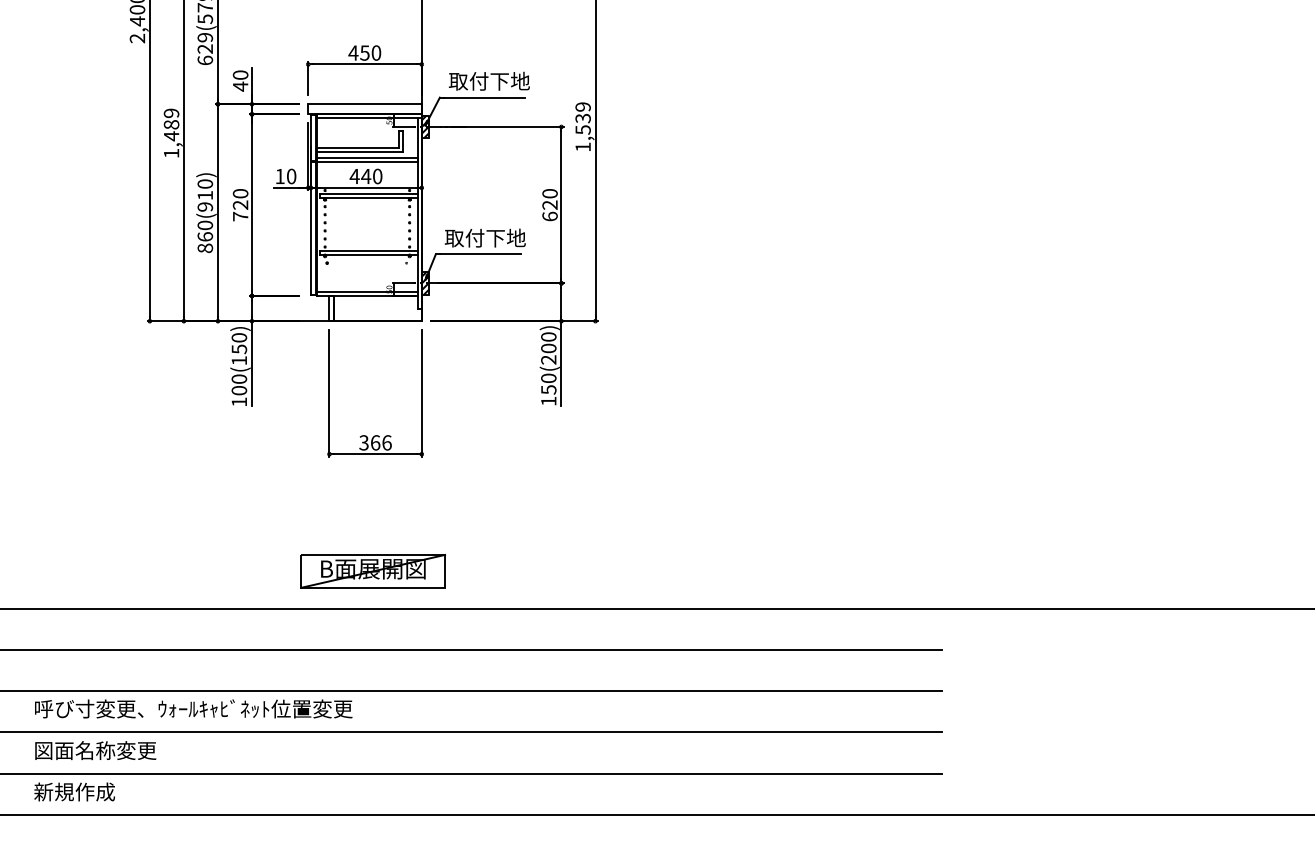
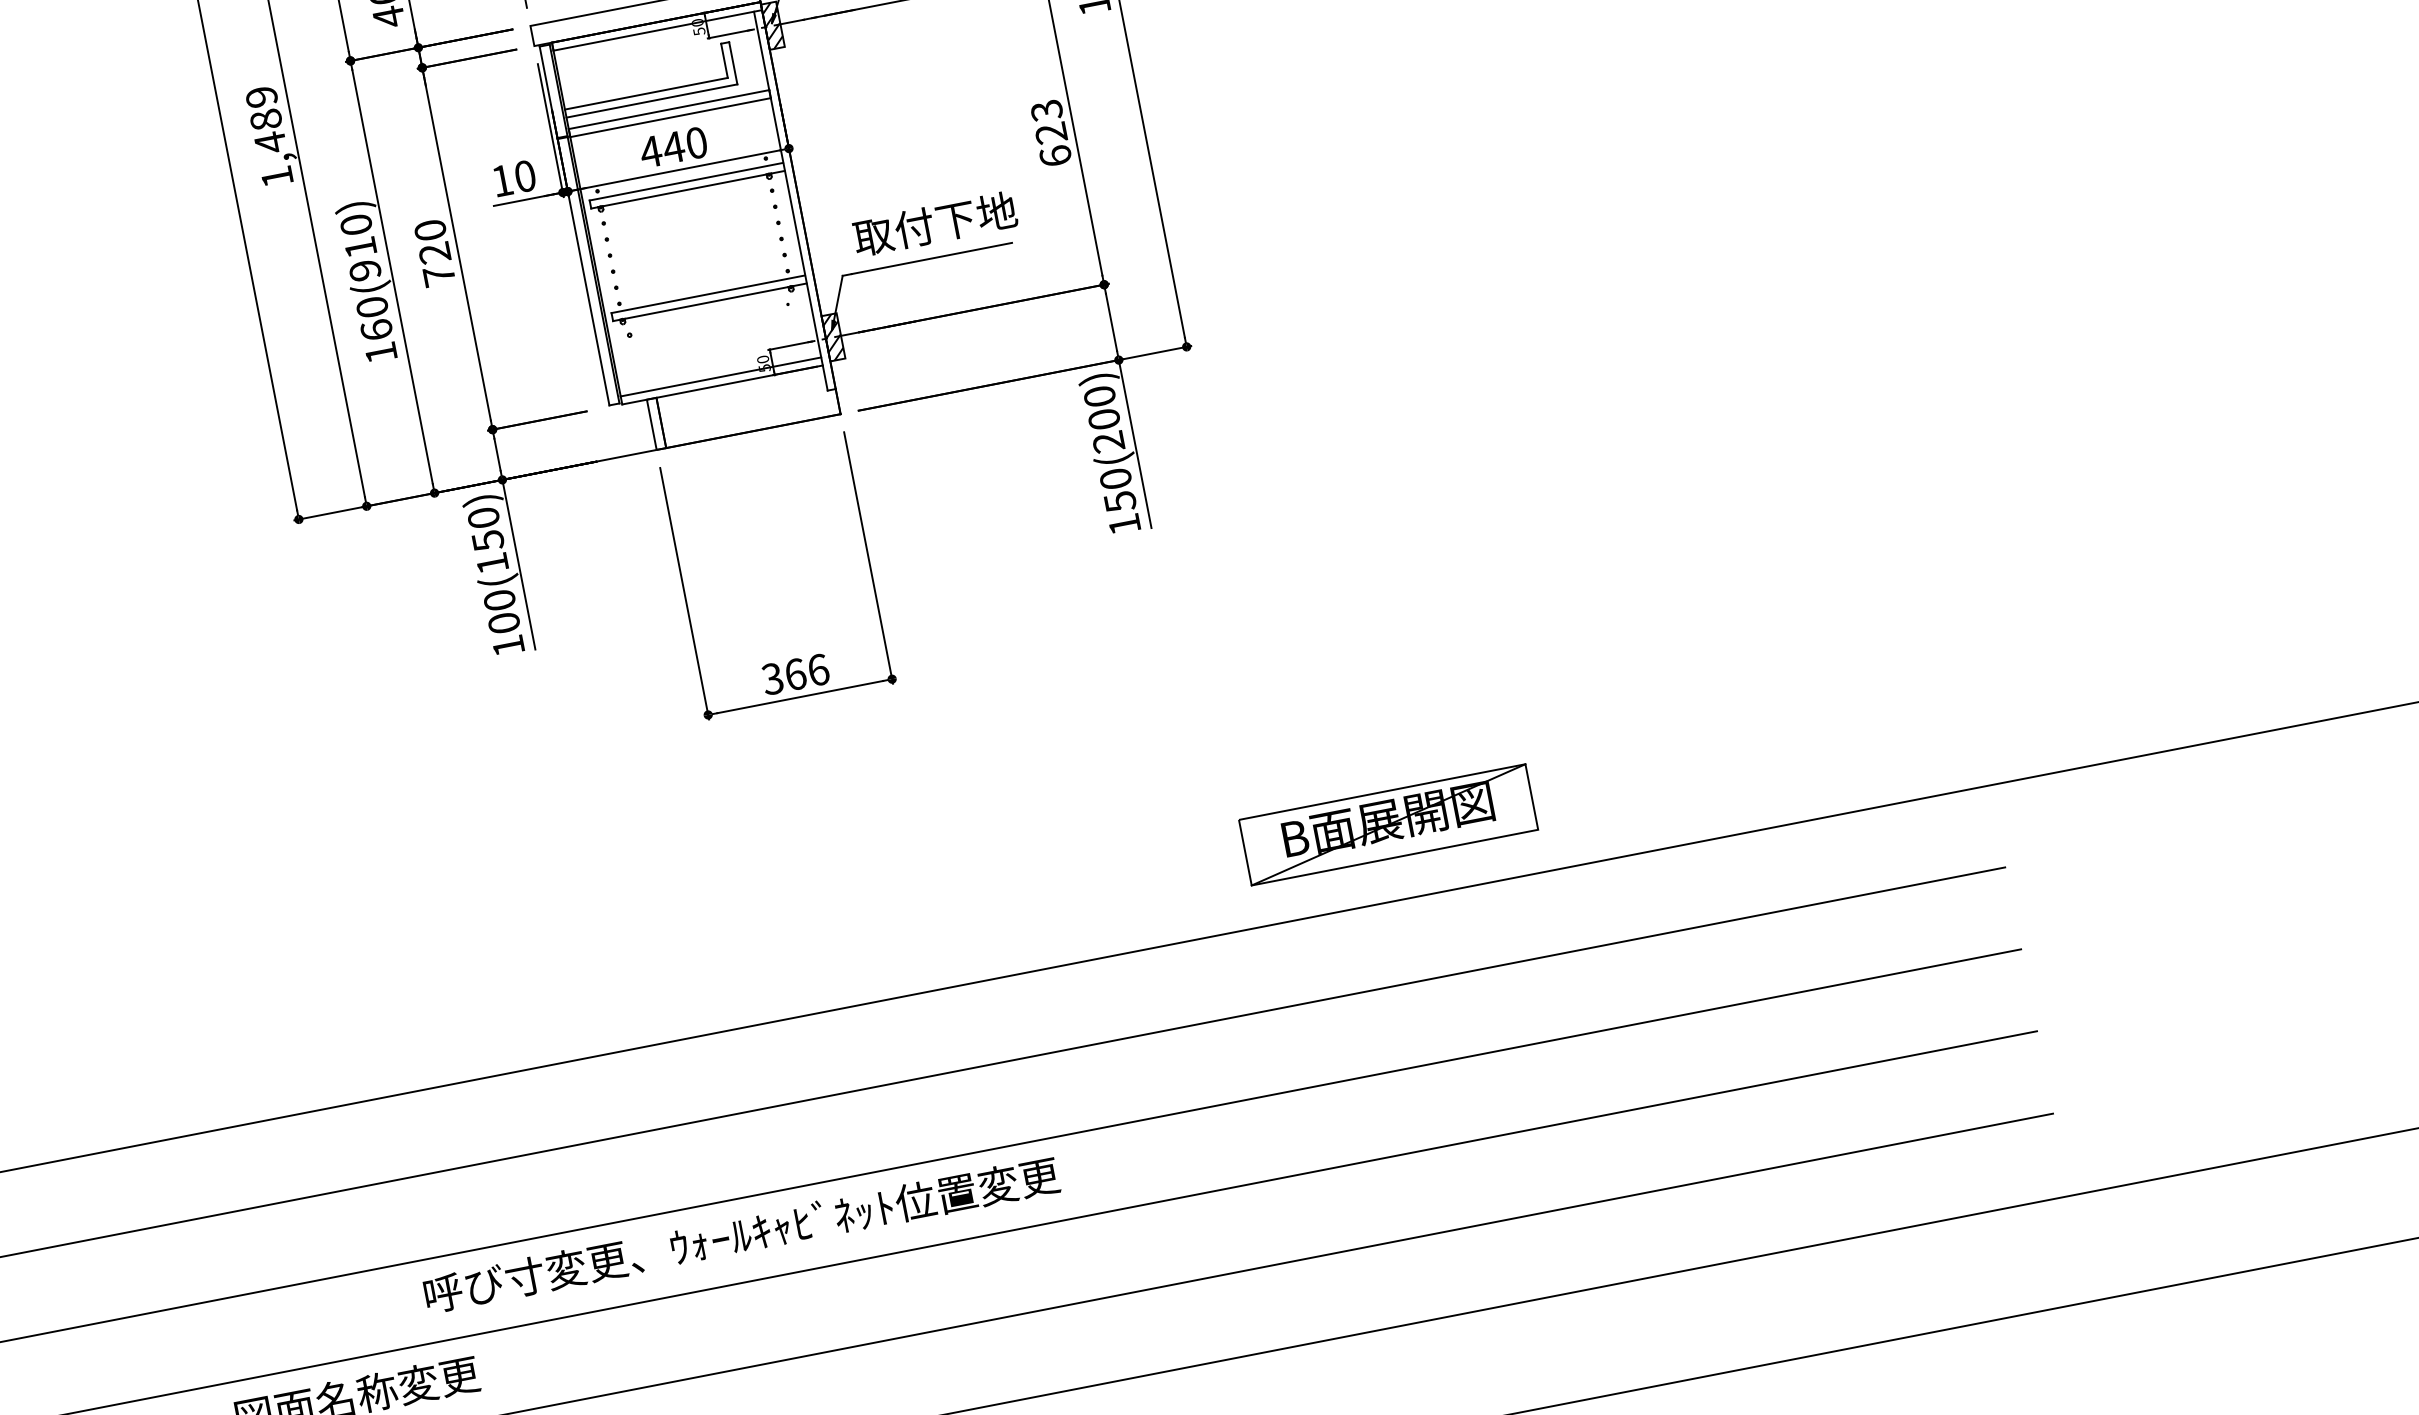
text: (549, 193) -> (1045, 110), 620 -> 623
text: (205, 248) -> (381, 353), 860(910) -> 160(910)
part: (373, 570) -> (1388, 823), moved
text: (193, 708) -> (741, 1234), moved

